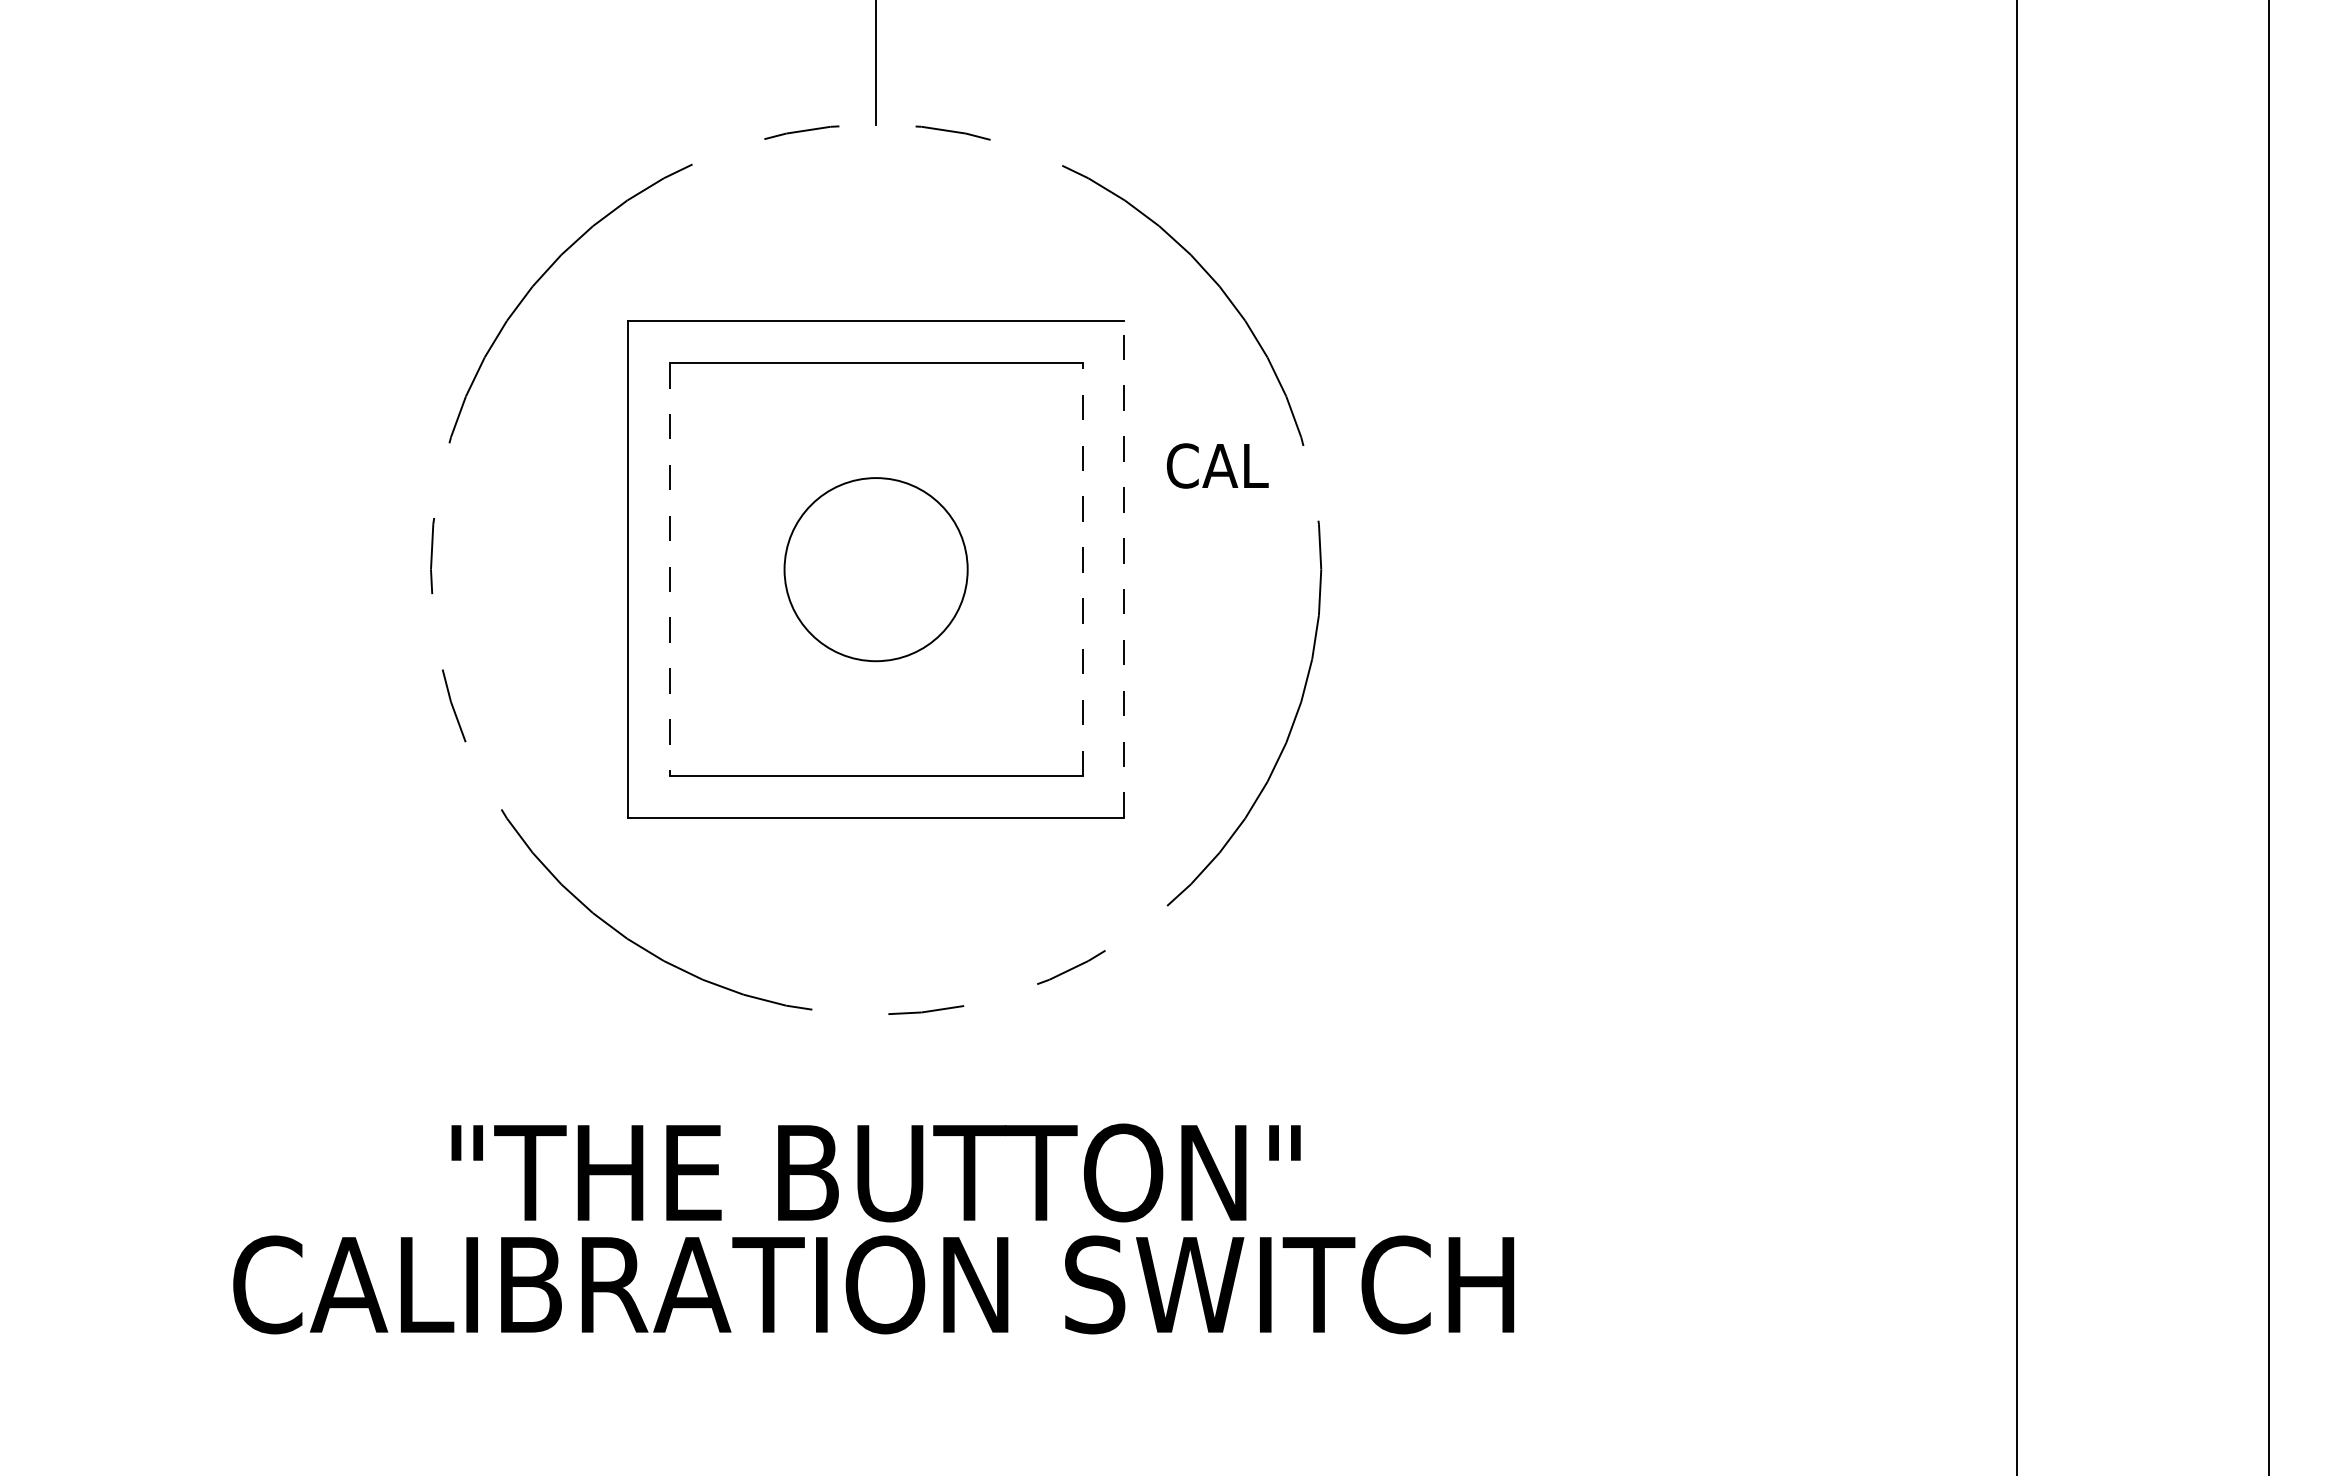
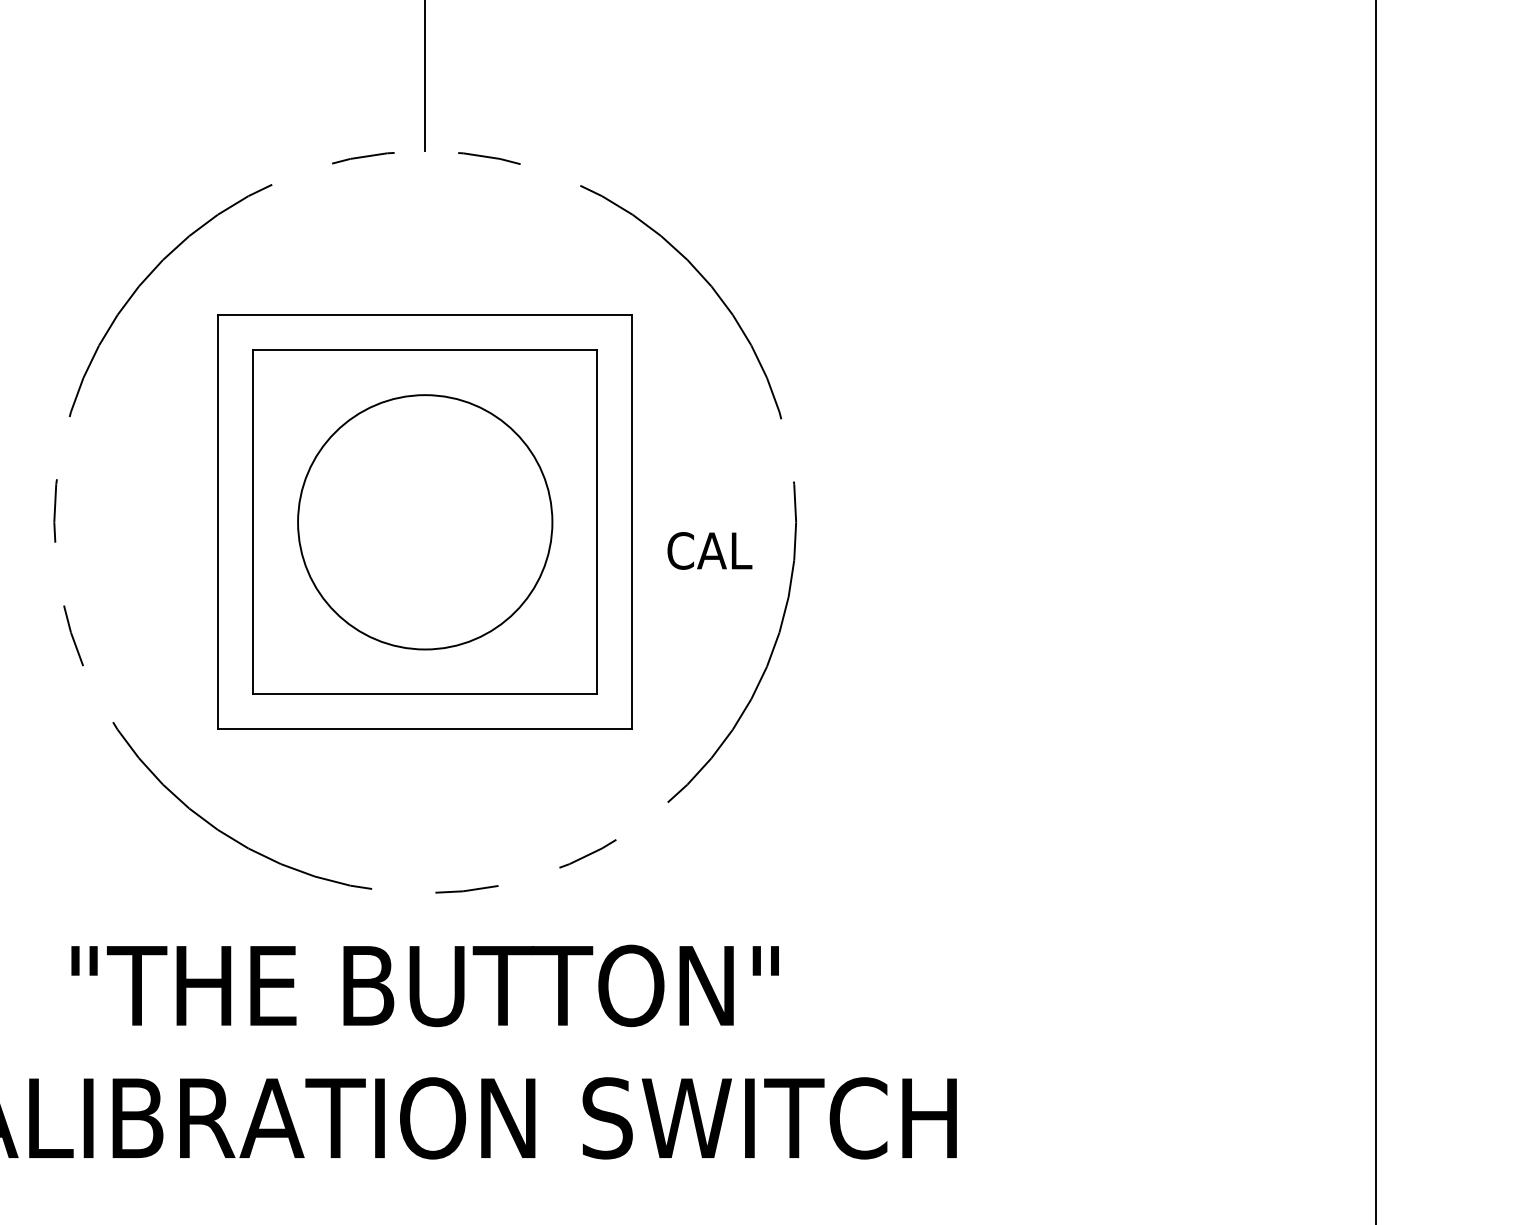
text: (1217, 465) -> (709, 550), moved
line: (669, 569) -> (253, 522), dashed -> solid
circle: (875, 569) -> (424, 522), size x1.67
line: (1082, 569) -> (597, 522), dashed -> solid
line: (1124, 569) -> (632, 522), dashed -> solid
text: (875, 1172) -> (424, 985), moved

